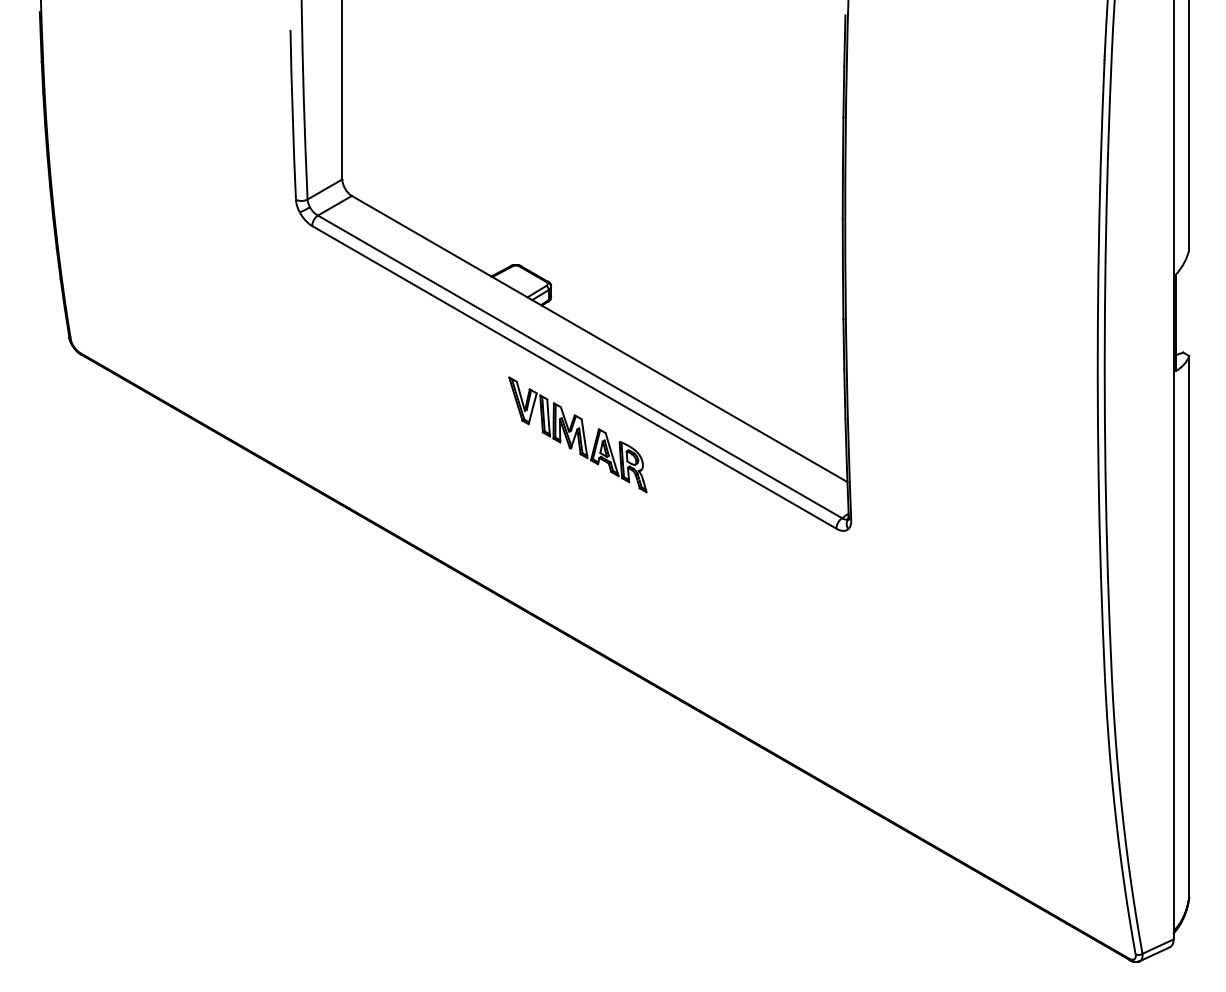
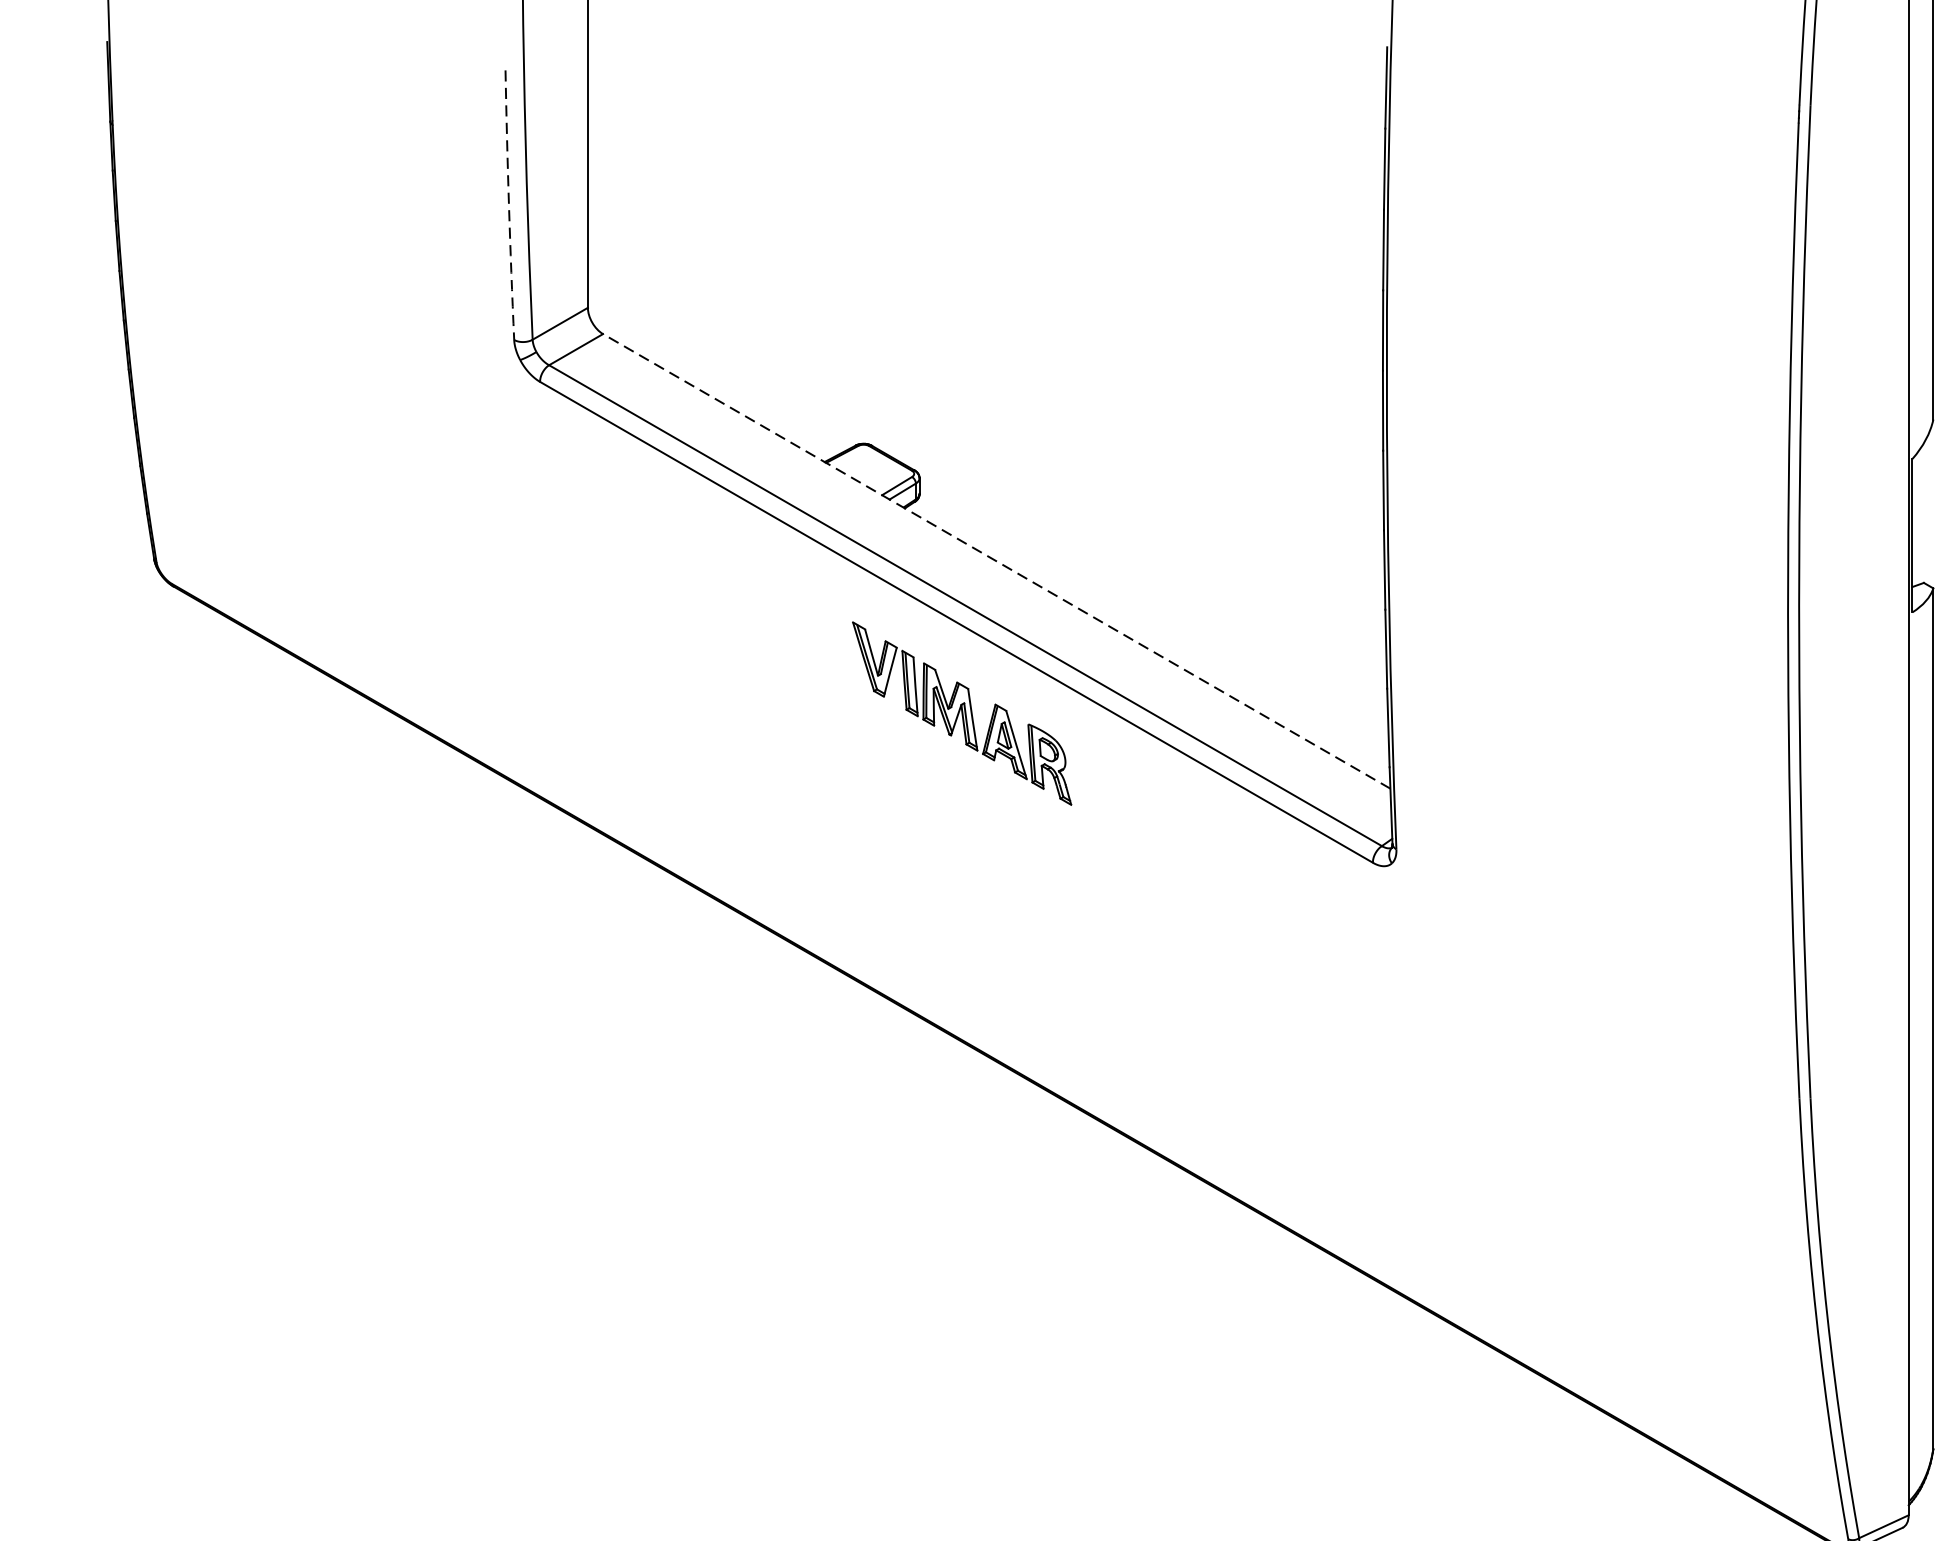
arc: (292, 114) -> (508, 204), solid -> dashed
line: (599, 338) -> (996, 560), solid -> dashed

